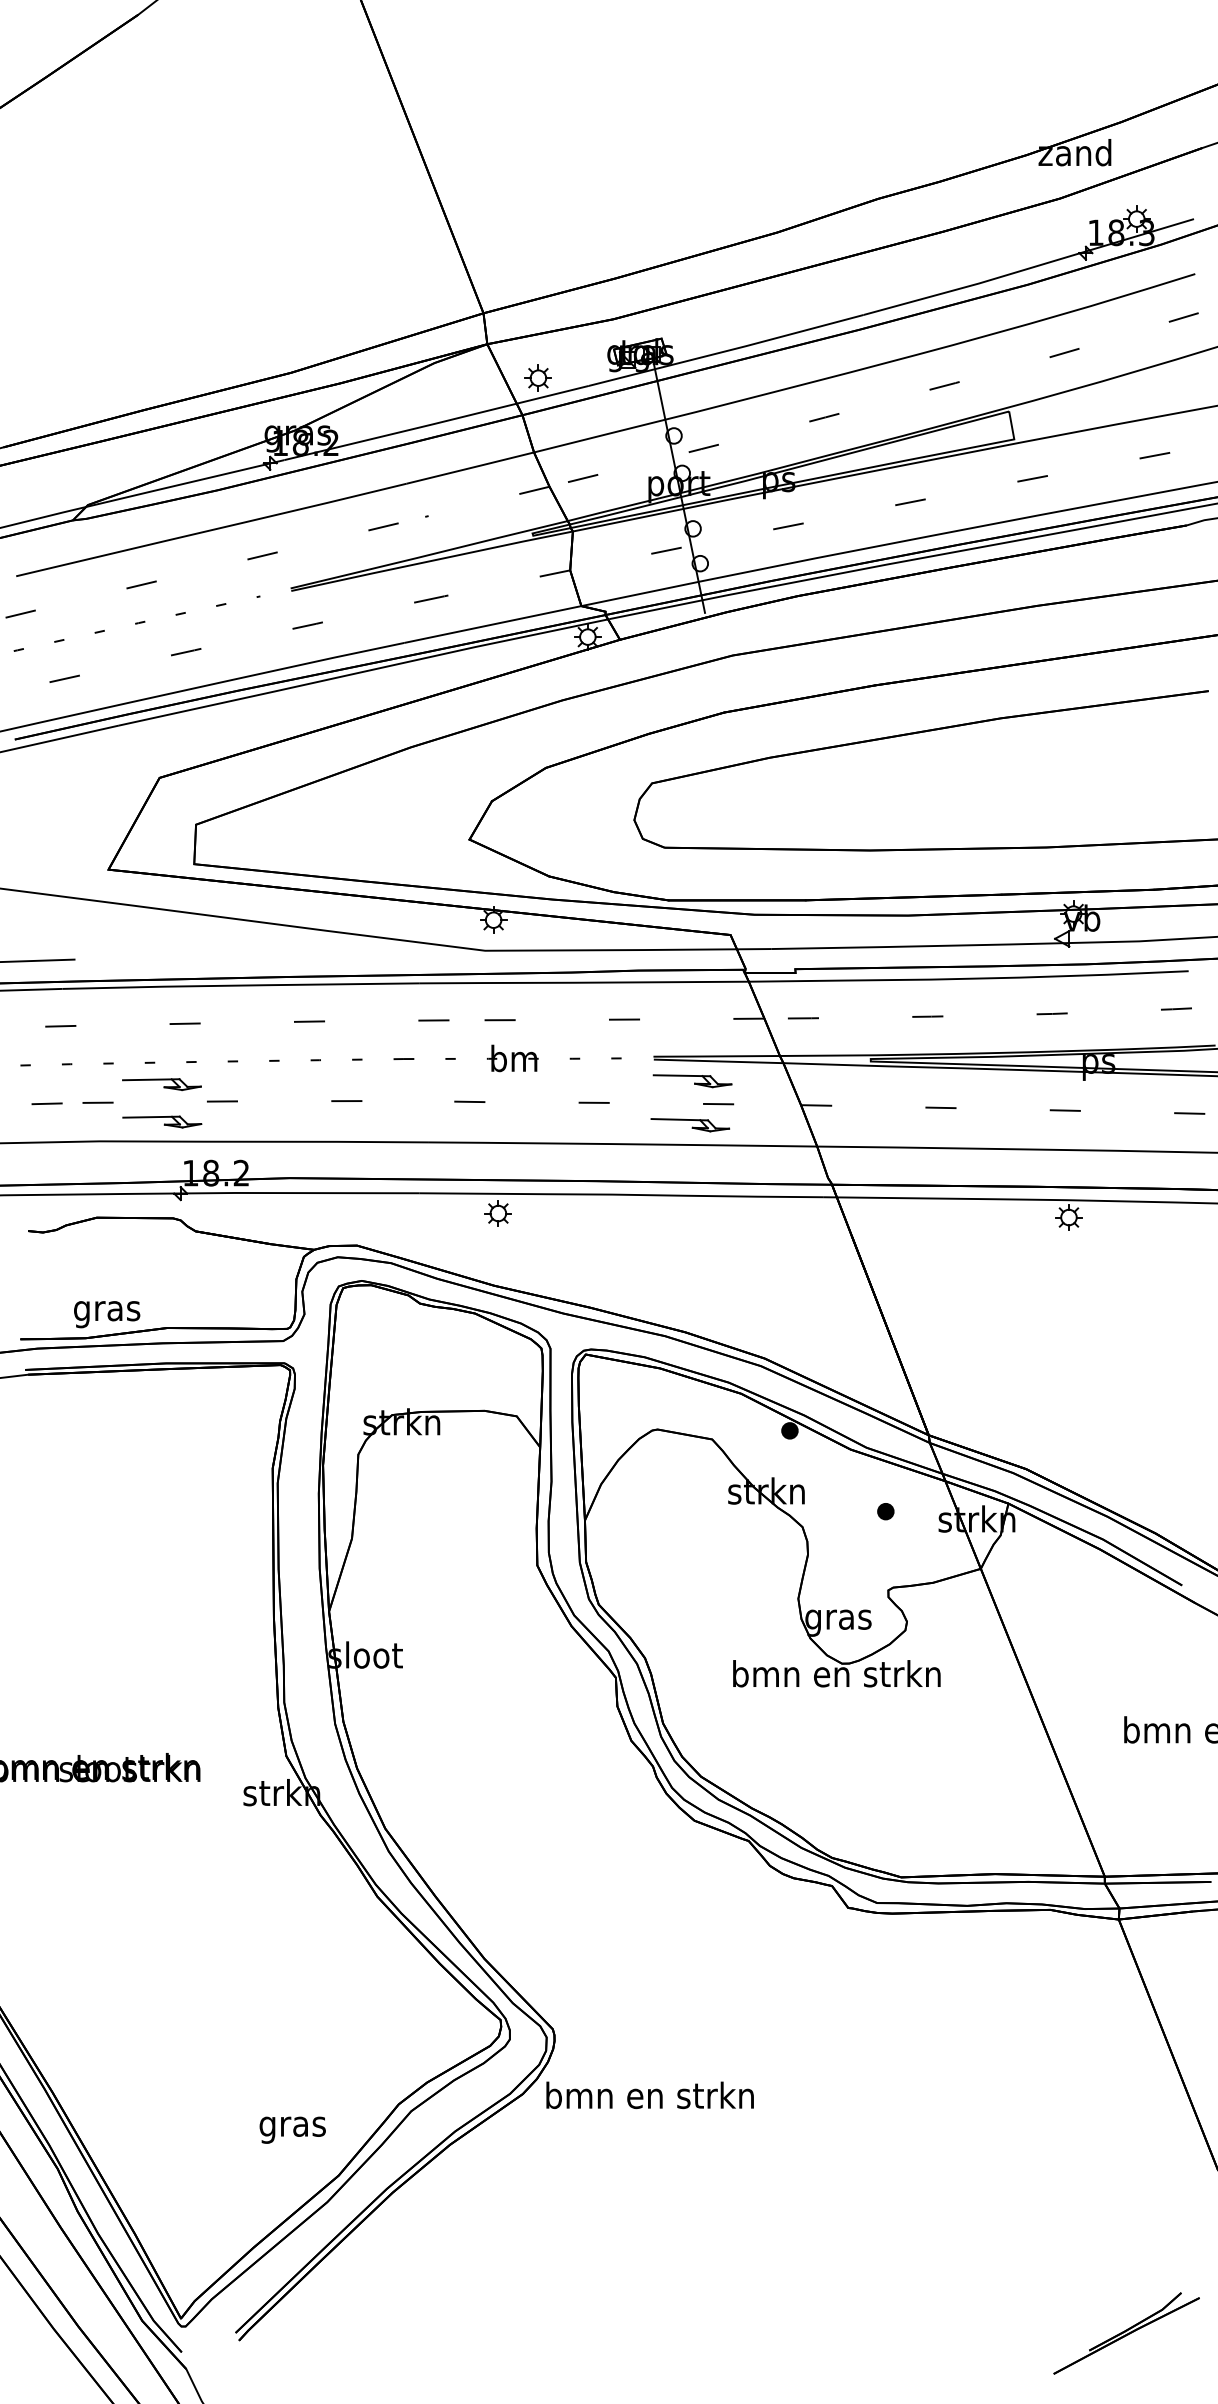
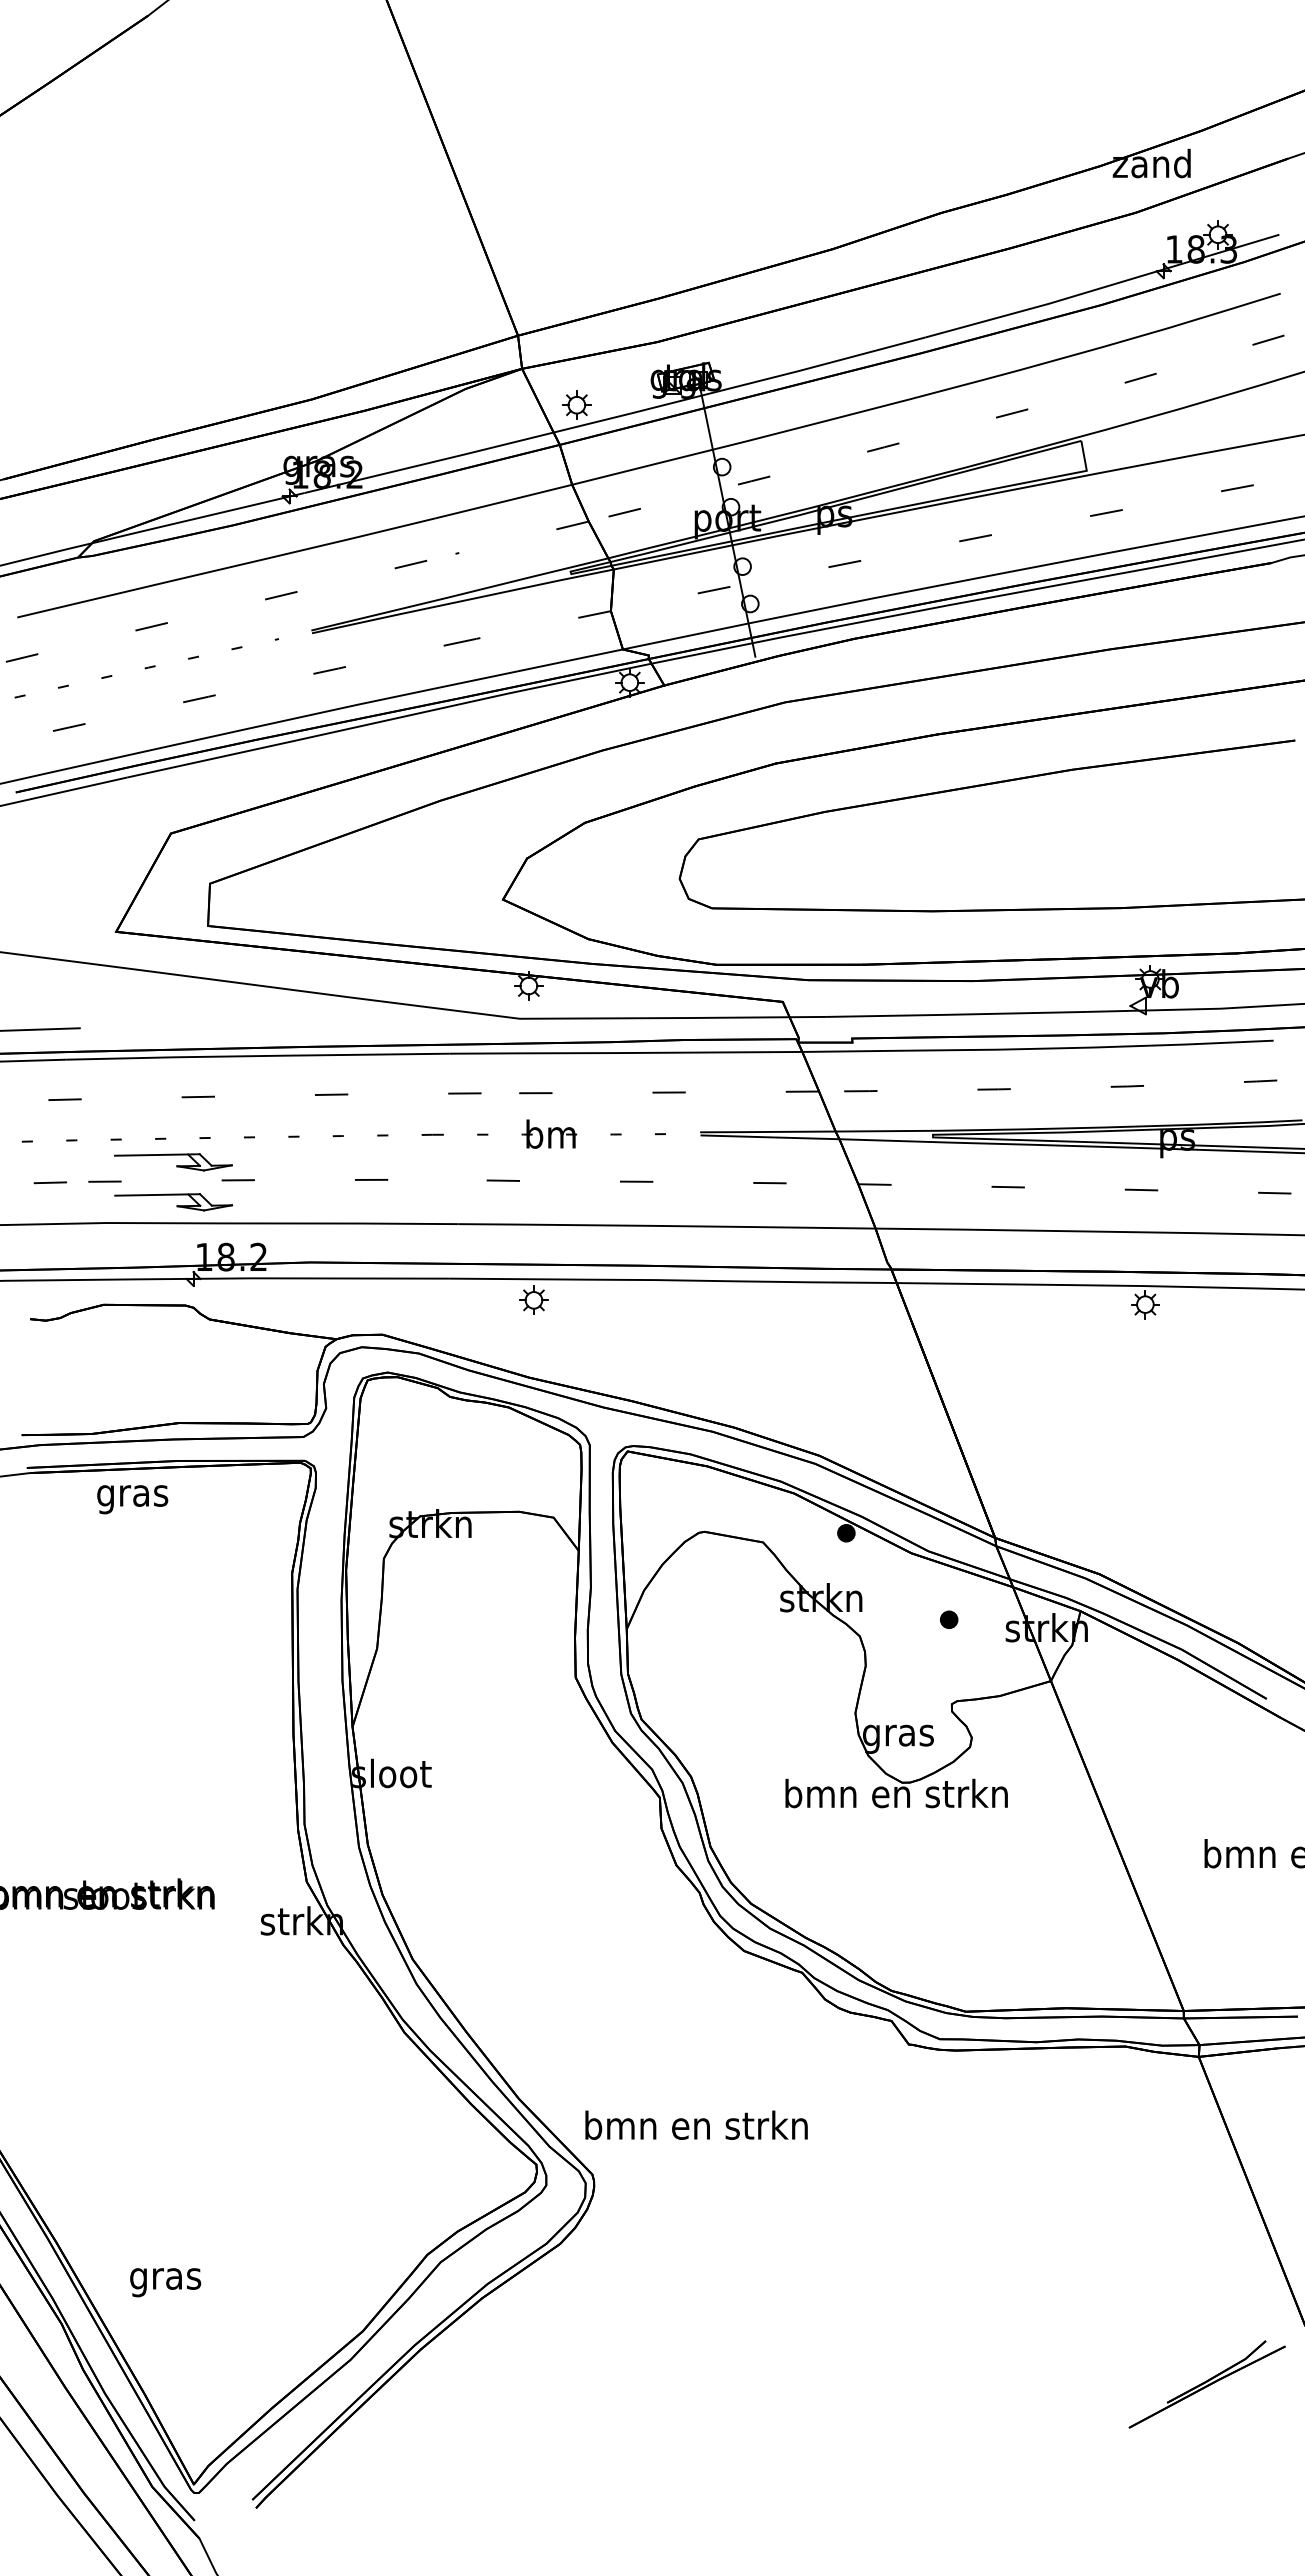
part: (692, 1081) -> (741, 1158), removed
part: (161, 1083) -> (173, 1161), size x1.4
part: (161, 1122) -> (173, 1202), size x1.4
part: (690, 1125) -> (739, 1205), removed
text: (106, 1314) -> (132, 1499), moved
text: (650, 2094) -> (696, 2124), moved
text: (292, 2130) -> (165, 2282), moved
part: (1125, 2333) -> (1206, 2384), moved

